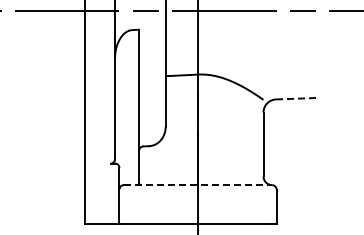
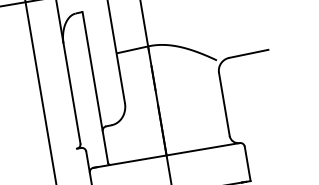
line: (296, 98) -> (249, 53), dashed -> solid
line: (198, 185) -> (167, 155), dashed -> solid

